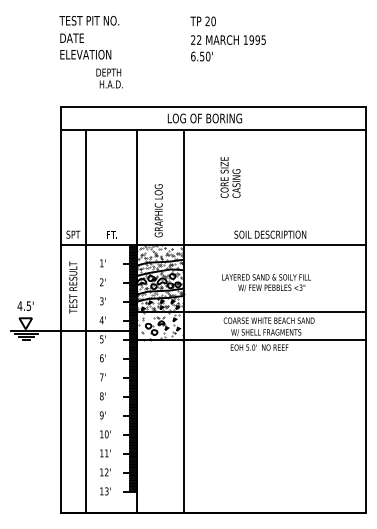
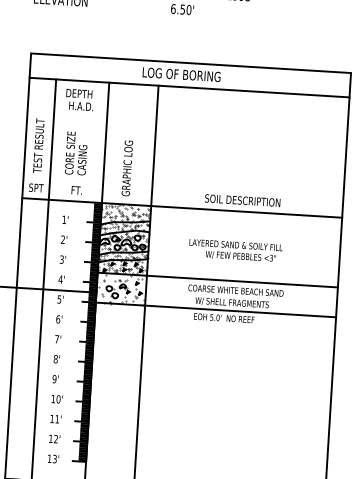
text: (109, 78) -> (79, 100), moved
text: (230, 177) -> (76, 153), moved
text: (73, 287) -> (39, 145), moved

